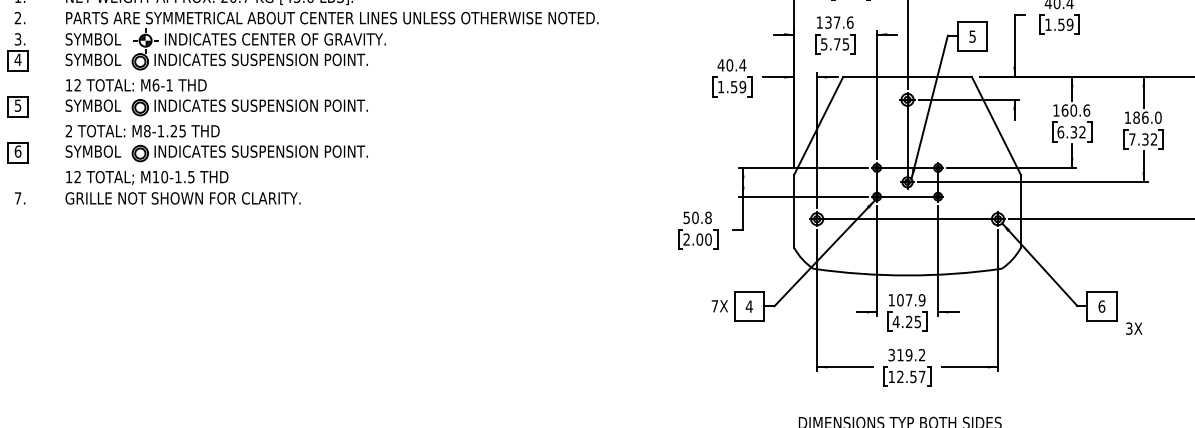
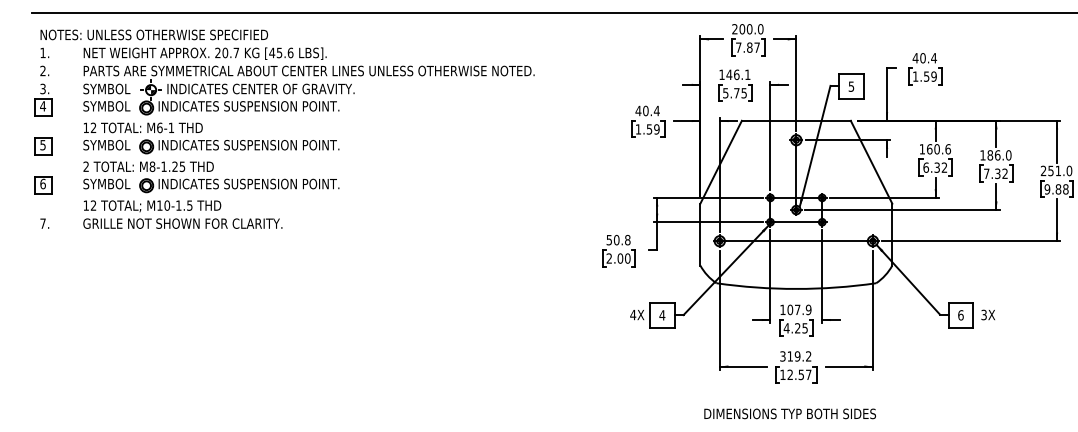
text: (839, 22) -> (738, 74), 137.6 -> 146.1
text: (715, 305) -> (633, 314), 7X -> 4X
text: (1133, 328) -> (987, 314), moved

